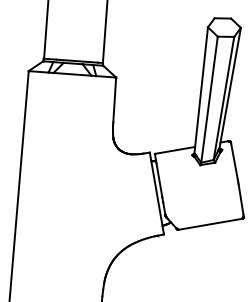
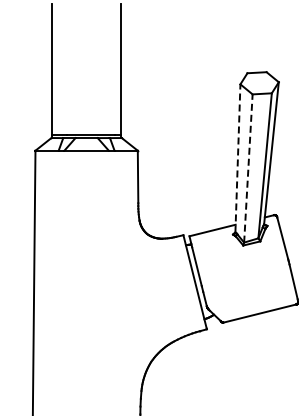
line: (200, 89) -> (237, 157), solid -> dashed
line: (209, 99) -> (248, 168), solid -> dashed

